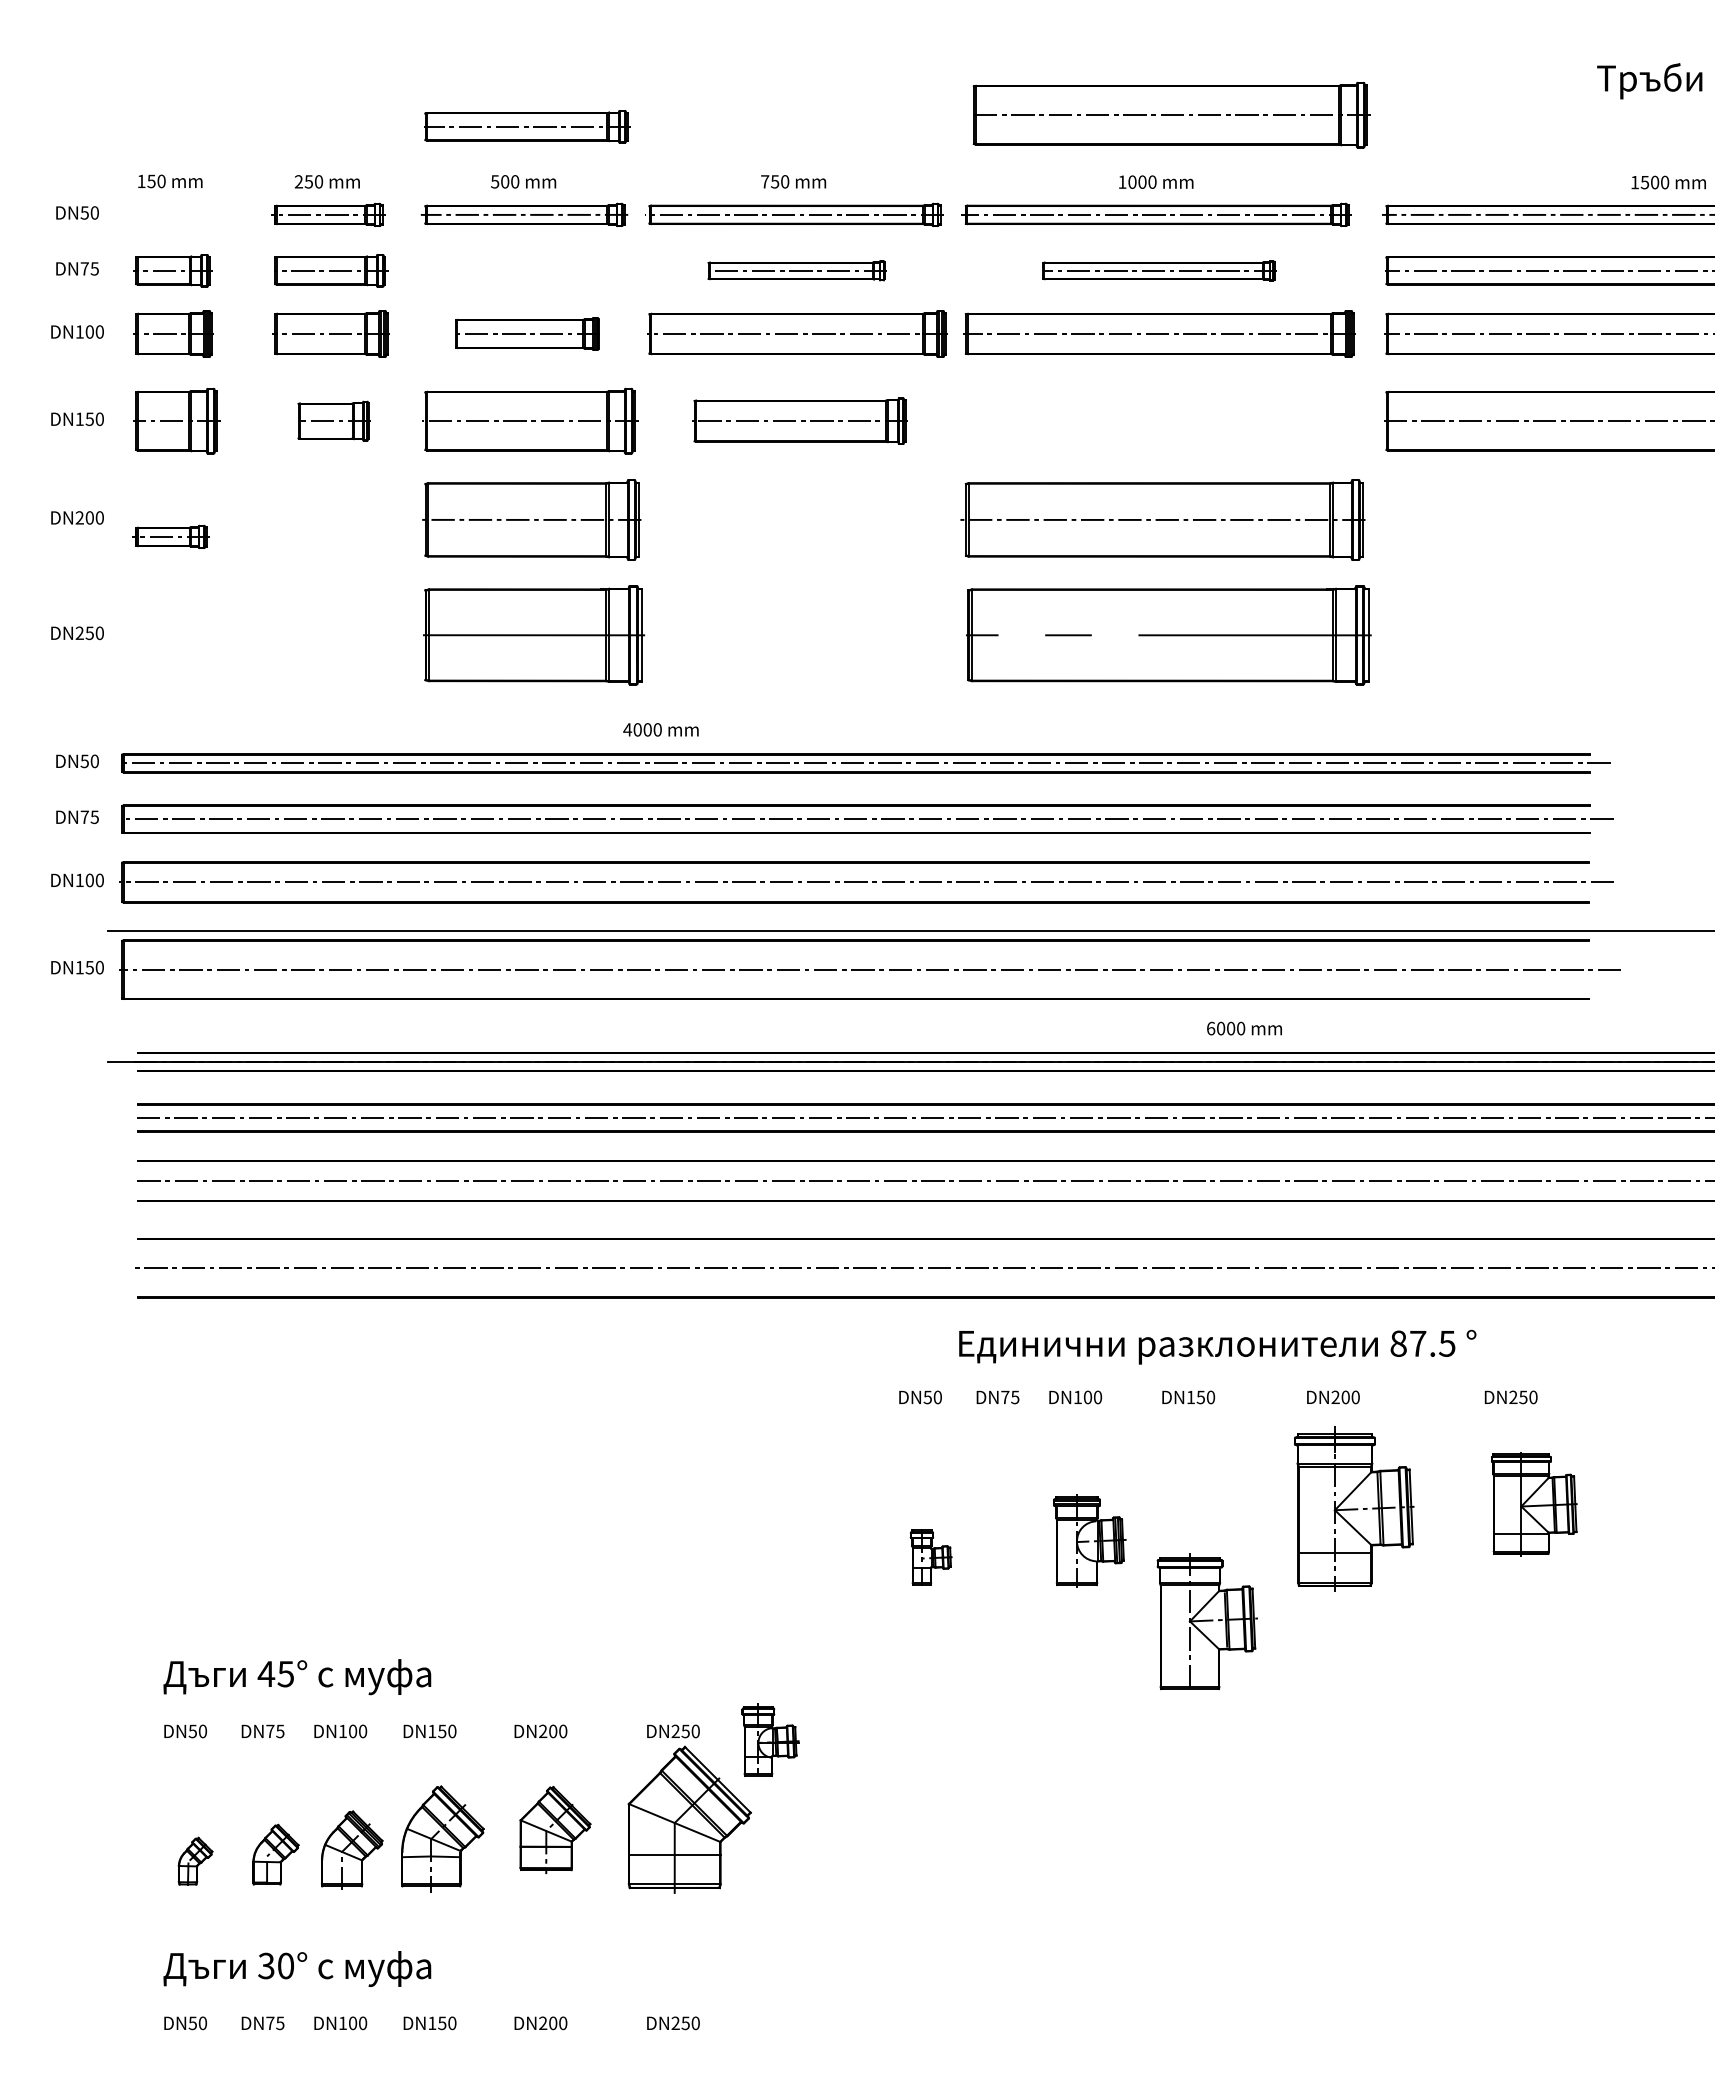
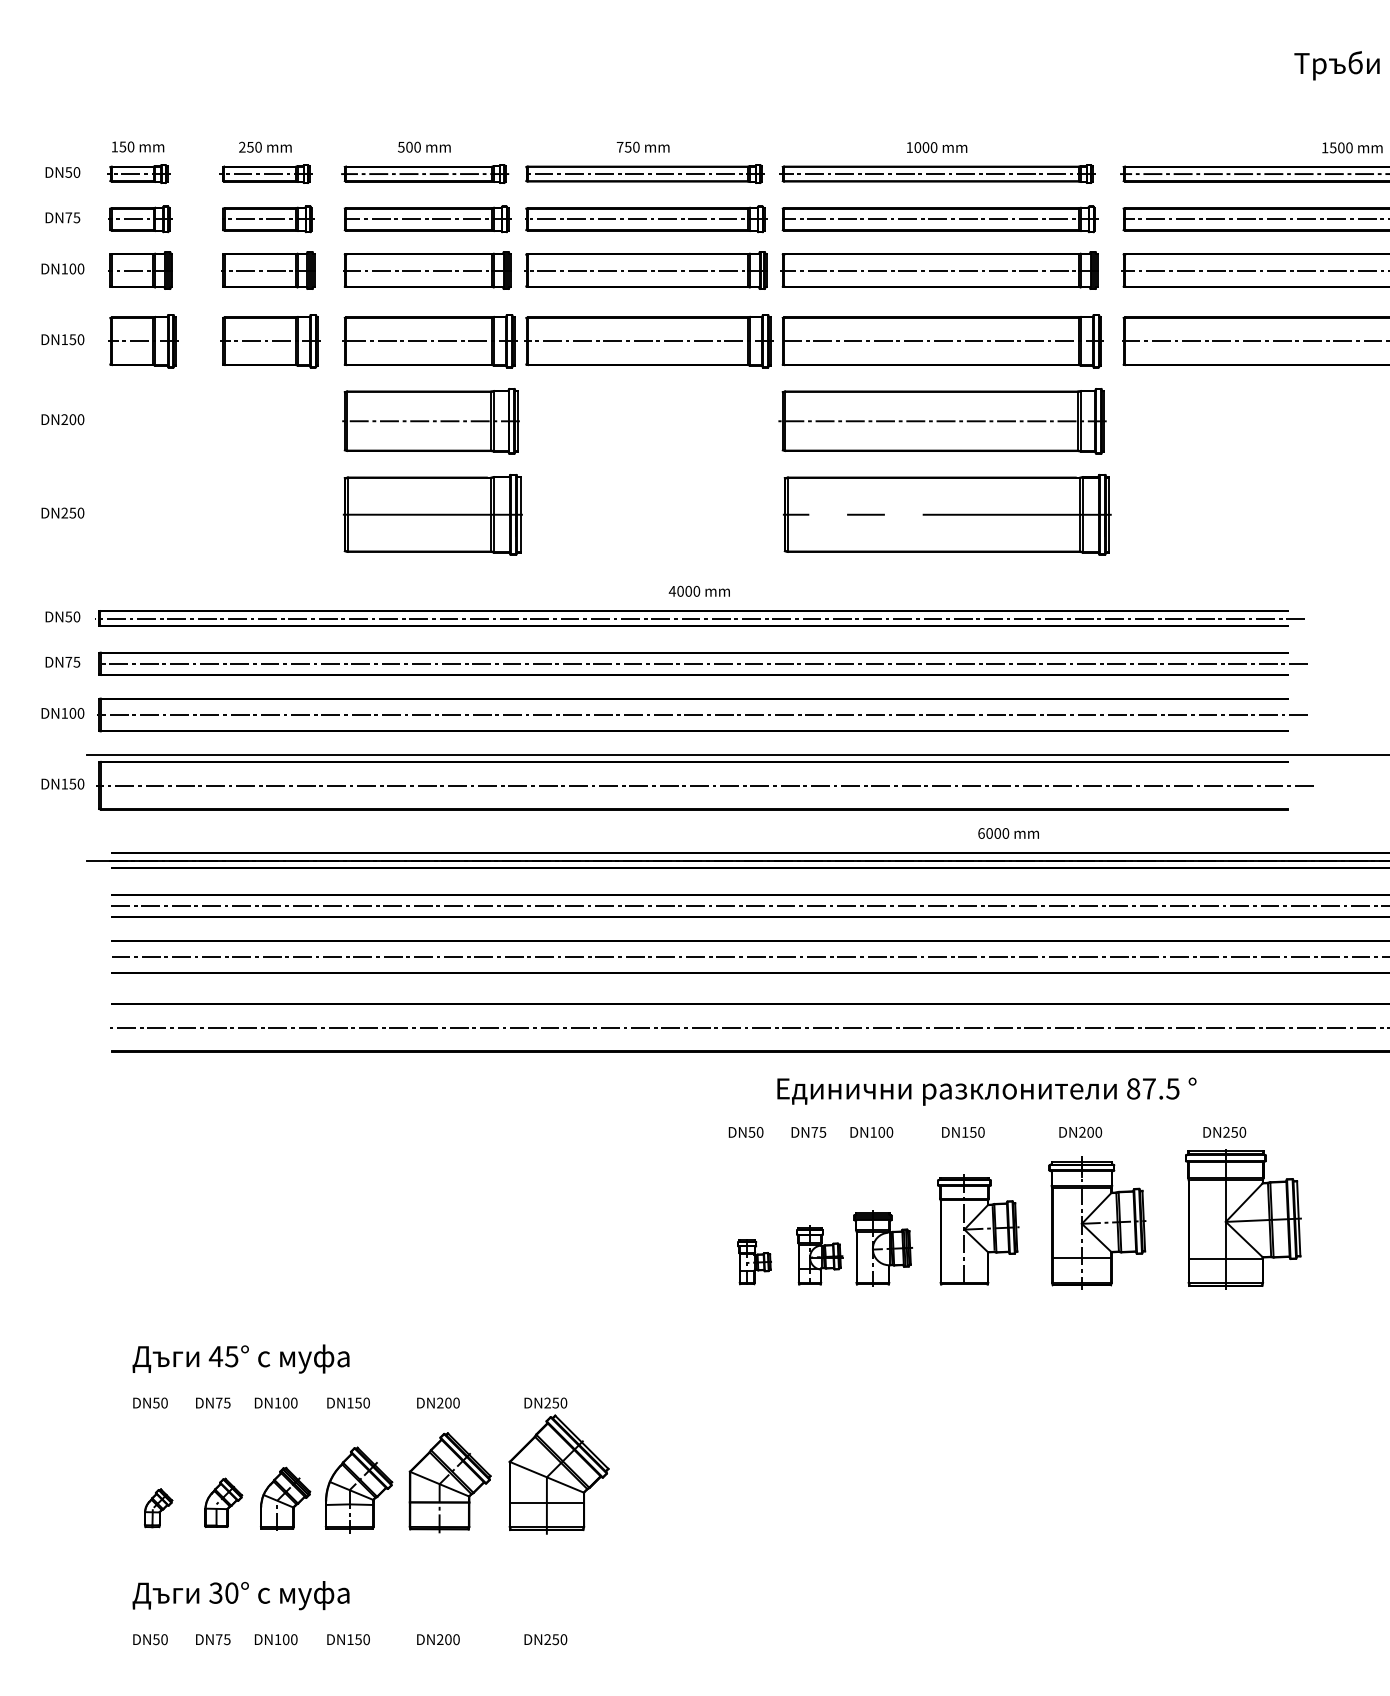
part: (1171, 114) -> (942, 340), moved
part: (527, 126) -> (427, 219), moved
part: (797, 270) -> (646, 219), size x1.67
part: (1159, 270) -> (939, 219), size x1.67
part: (527, 333) -> (427, 270), size x1.43
part: (333, 420) -> (270, 340), size x1.67
part: (799, 420) -> (647, 340), size x1.43
part: (170, 536) -> (138, 173), moved
text: (660, 729) -> (699, 591), moved
part: (1534, 1504) -> (1243, 1219), size x1.67
part: (1206, 1621) -> (977, 1229), moved
part: (770, 1739) -> (819, 1254), moved
part: (555, 1829) -> (450, 1482), size x1.43

